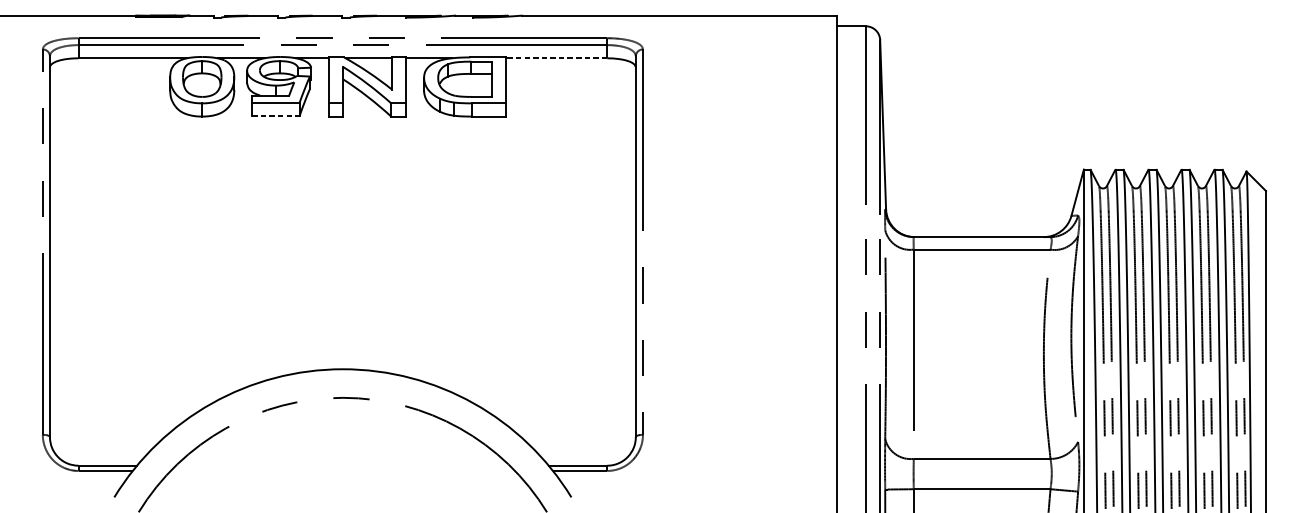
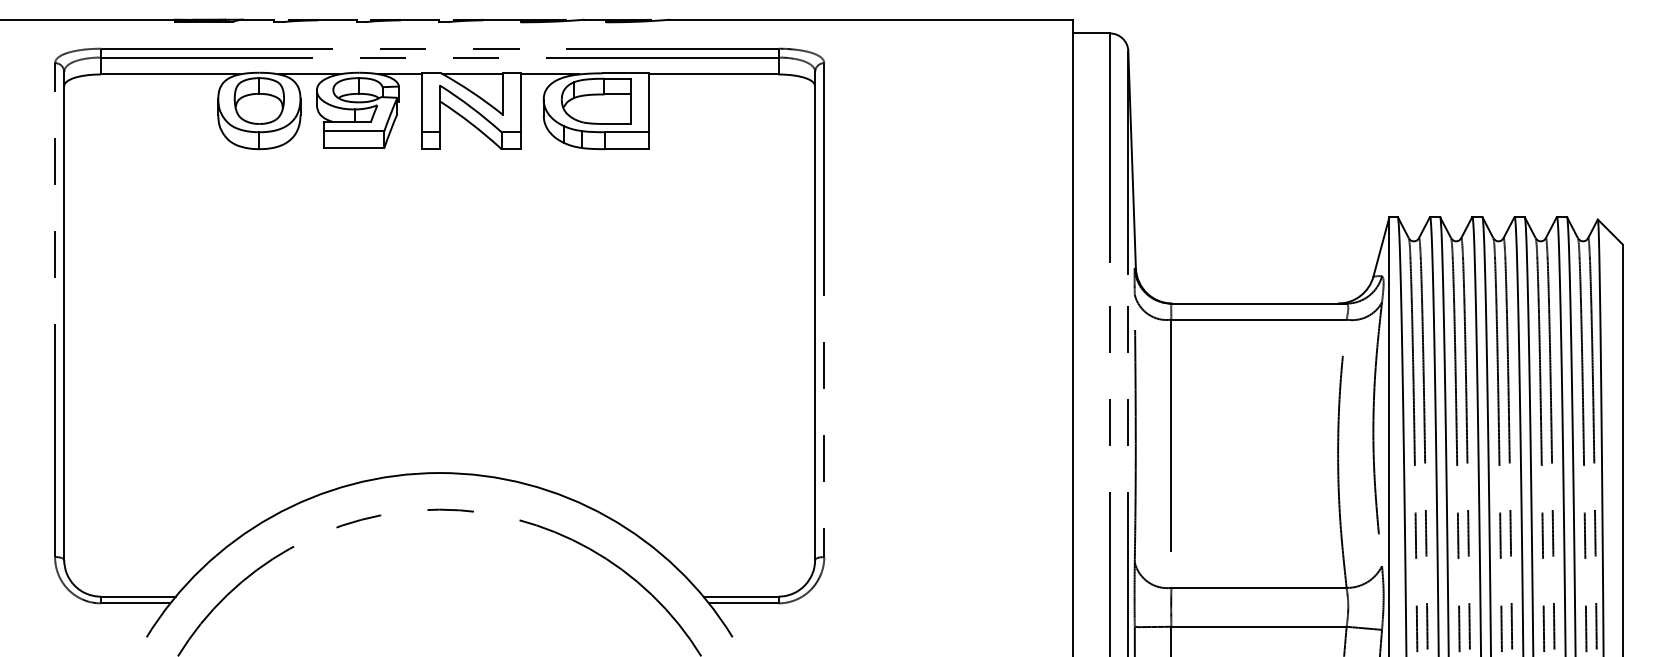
line: (556, 58) -> (713, 74), dashed -> solid
line: (276, 116) -> (354, 148), dashed -> solid

